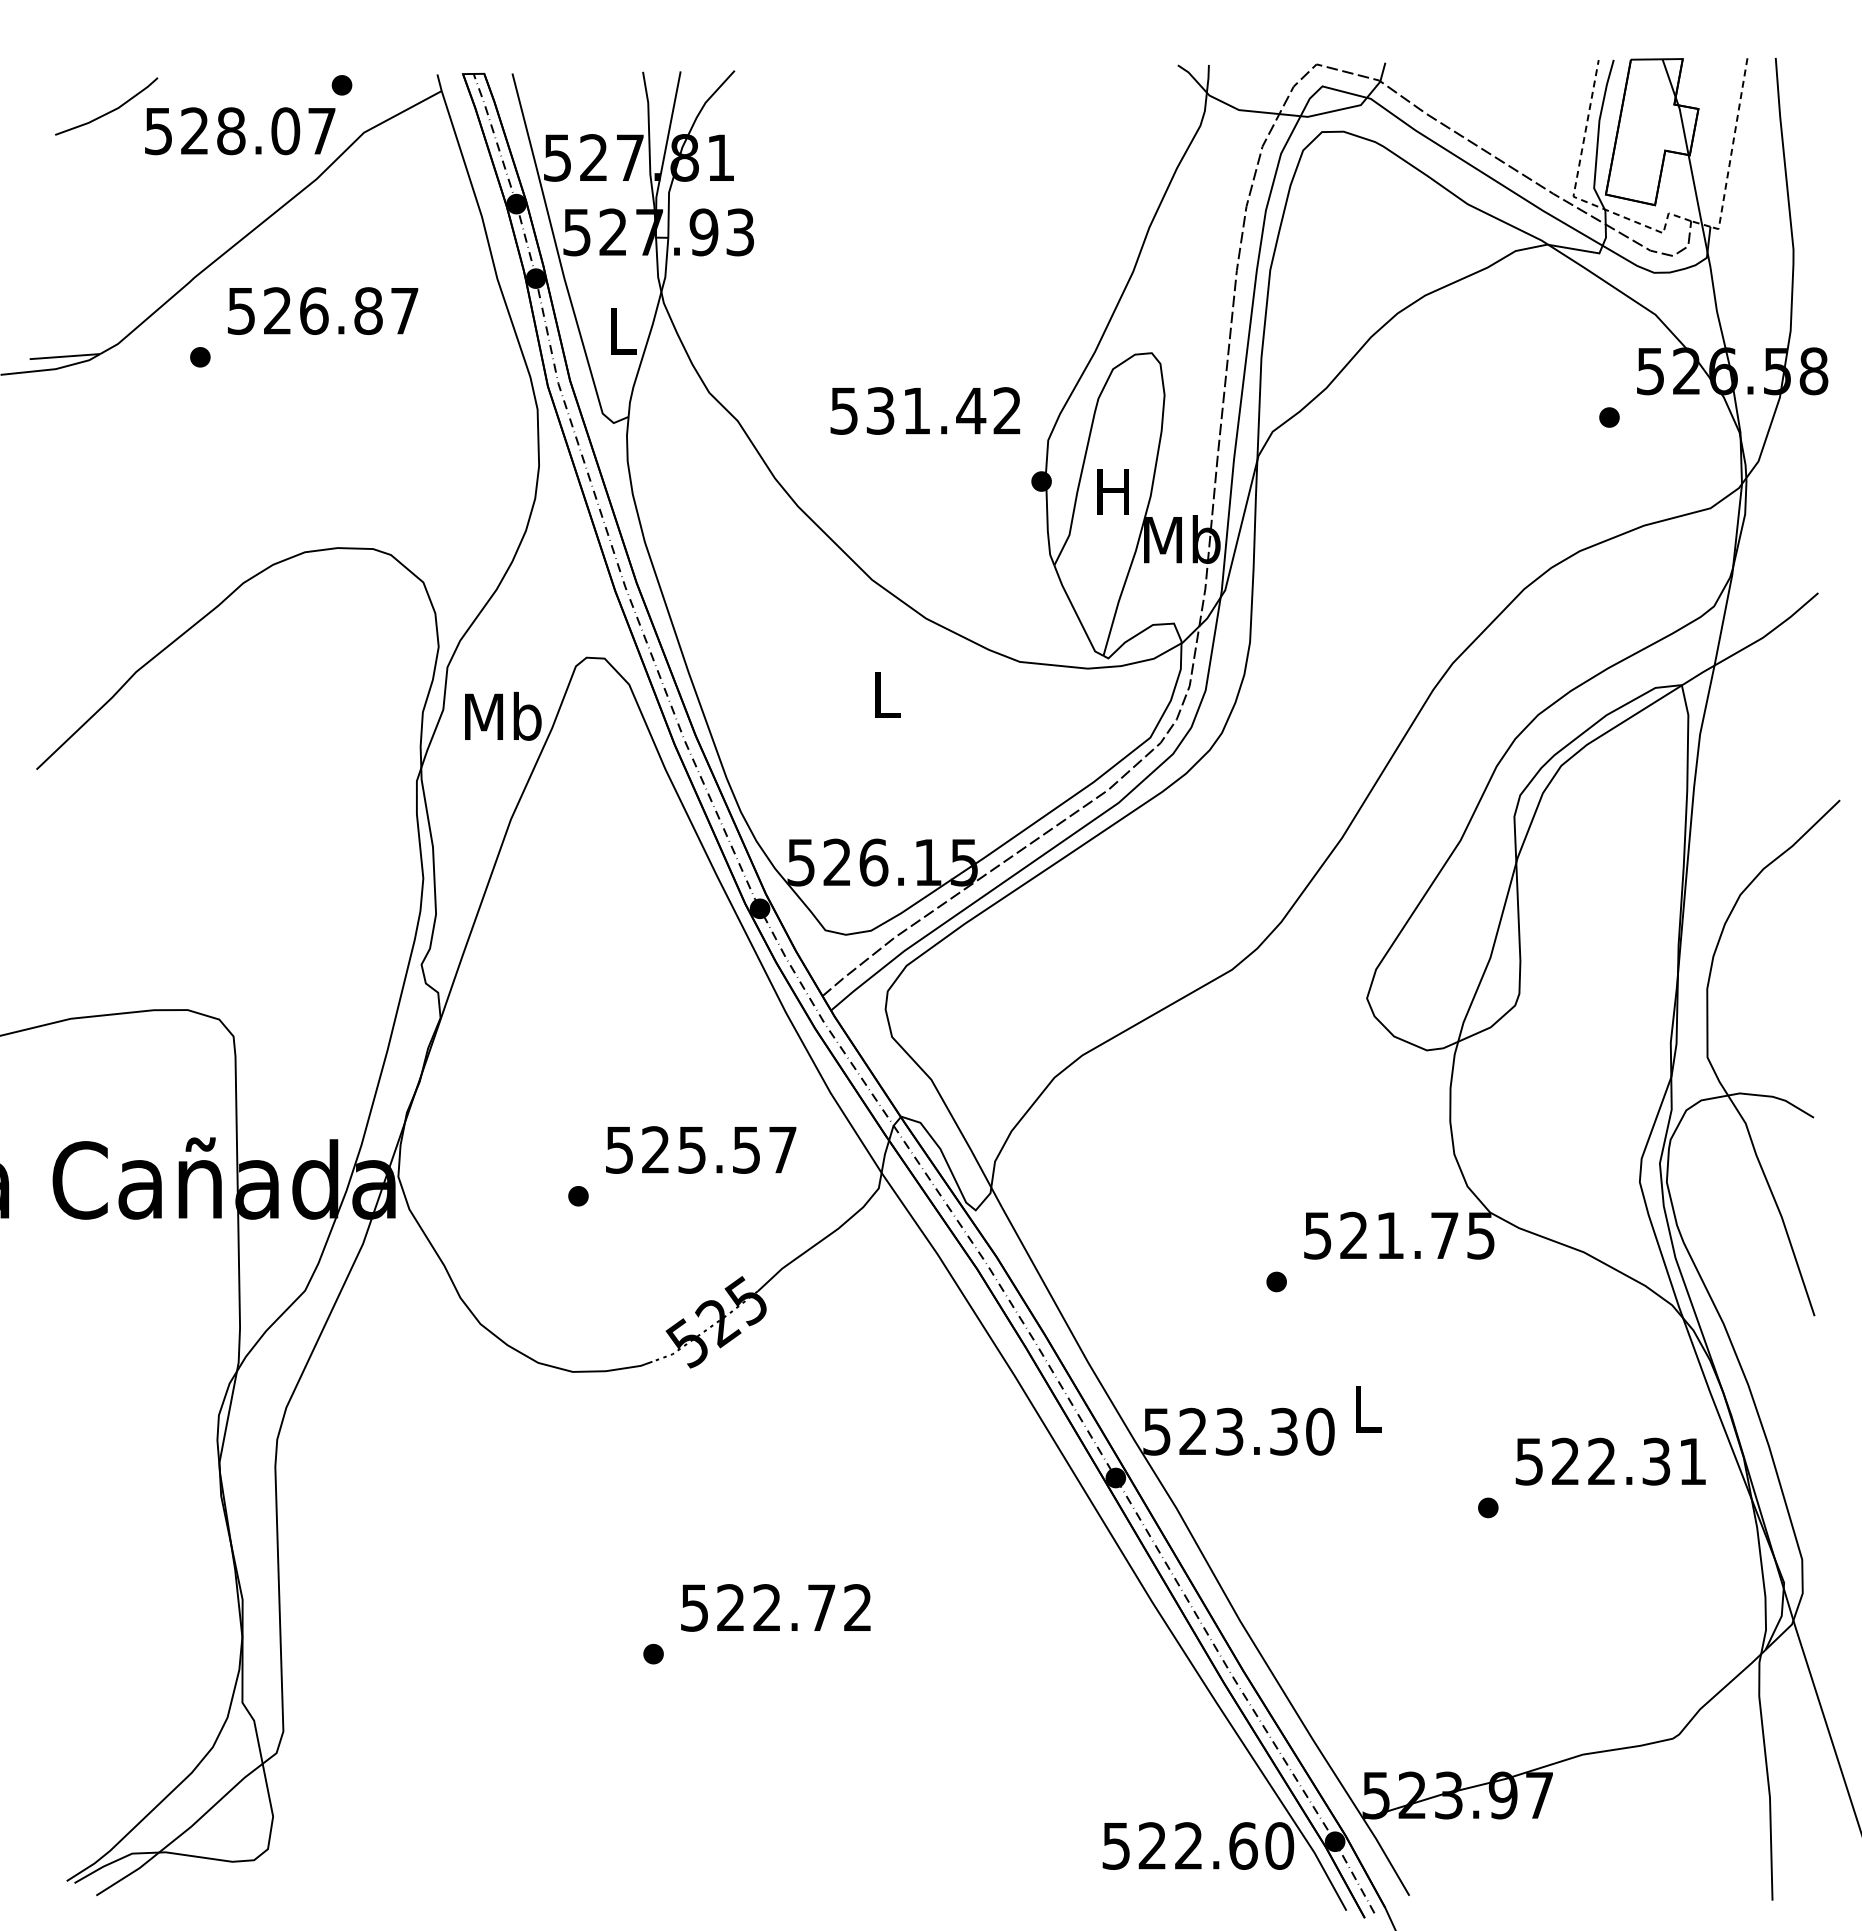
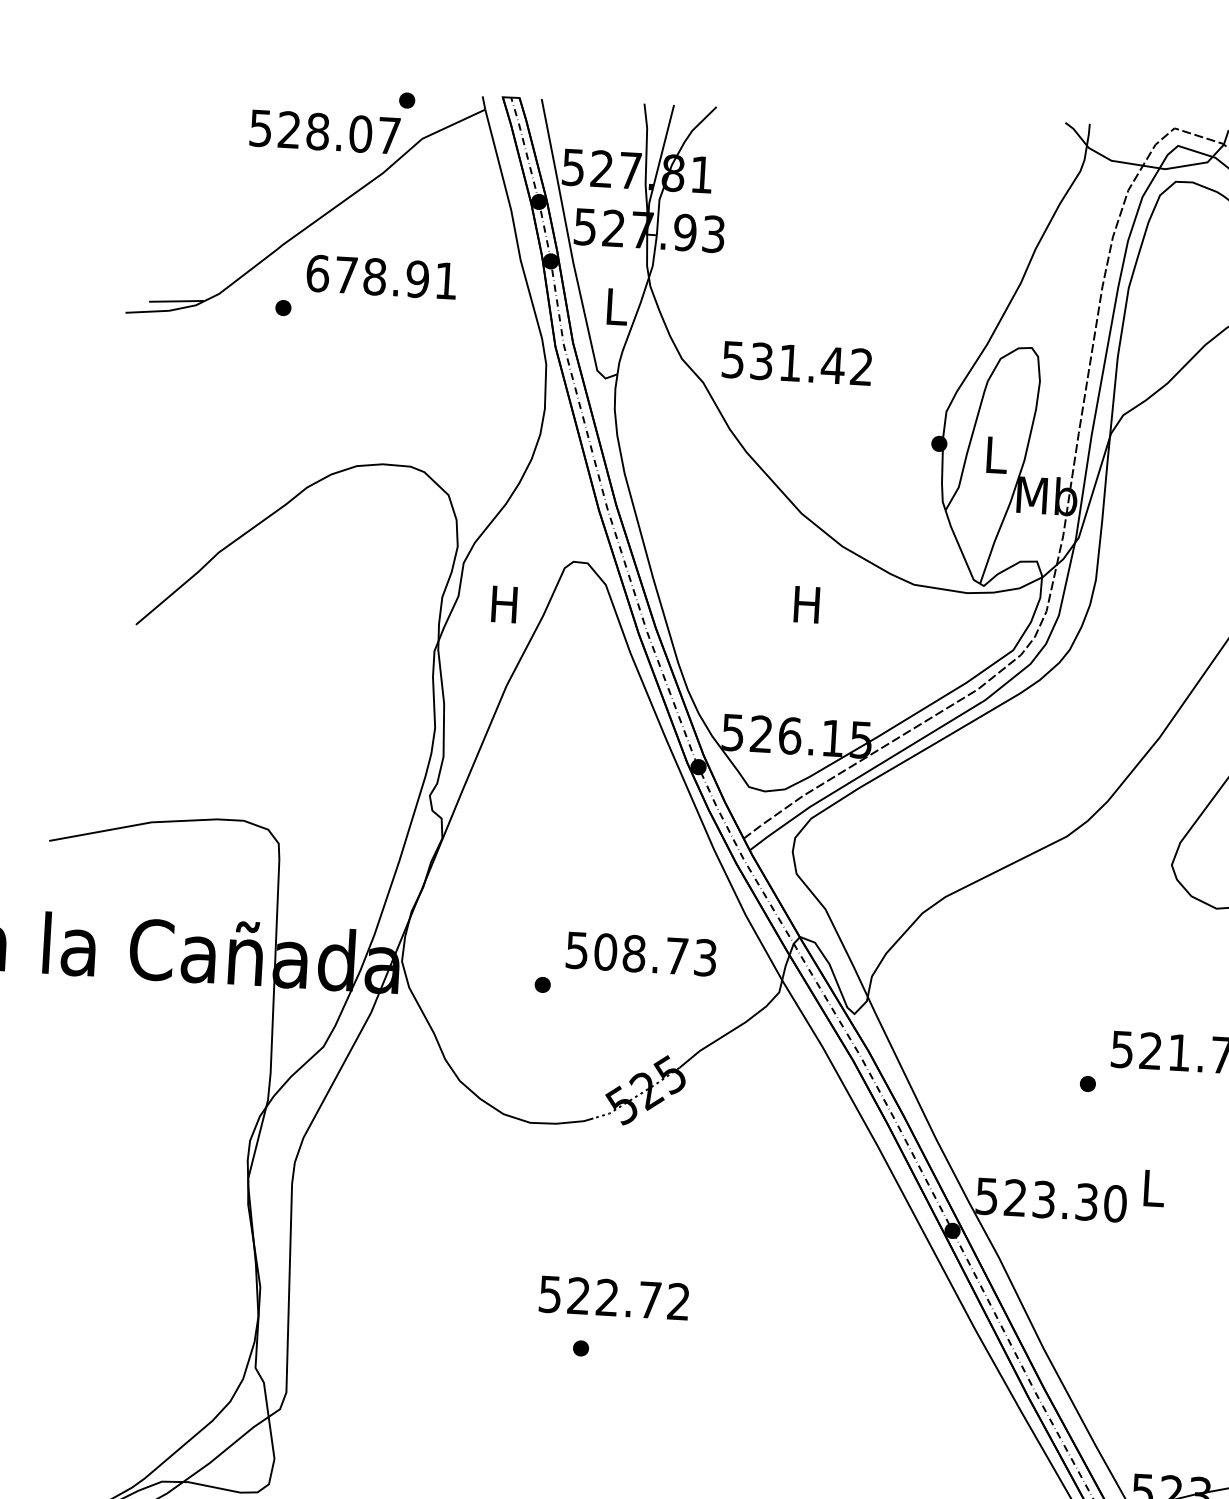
line: (109, 111) -> (223, 110), removed
text: (322, 310) -> (381, 276), 526.87 -> 678.91
text: (925, 410) -> (797, 363), moved
text: (1112, 491) -> (994, 454), H -> L
text: (885, 694) -> (806, 604), L -> H
text: (503, 715) -> (505, 603), Mb -> H
text: (718, 1149) -> (654, 954), 525.57 -> 508.73
text: (775, 1607) -> (613, 1297), moved

